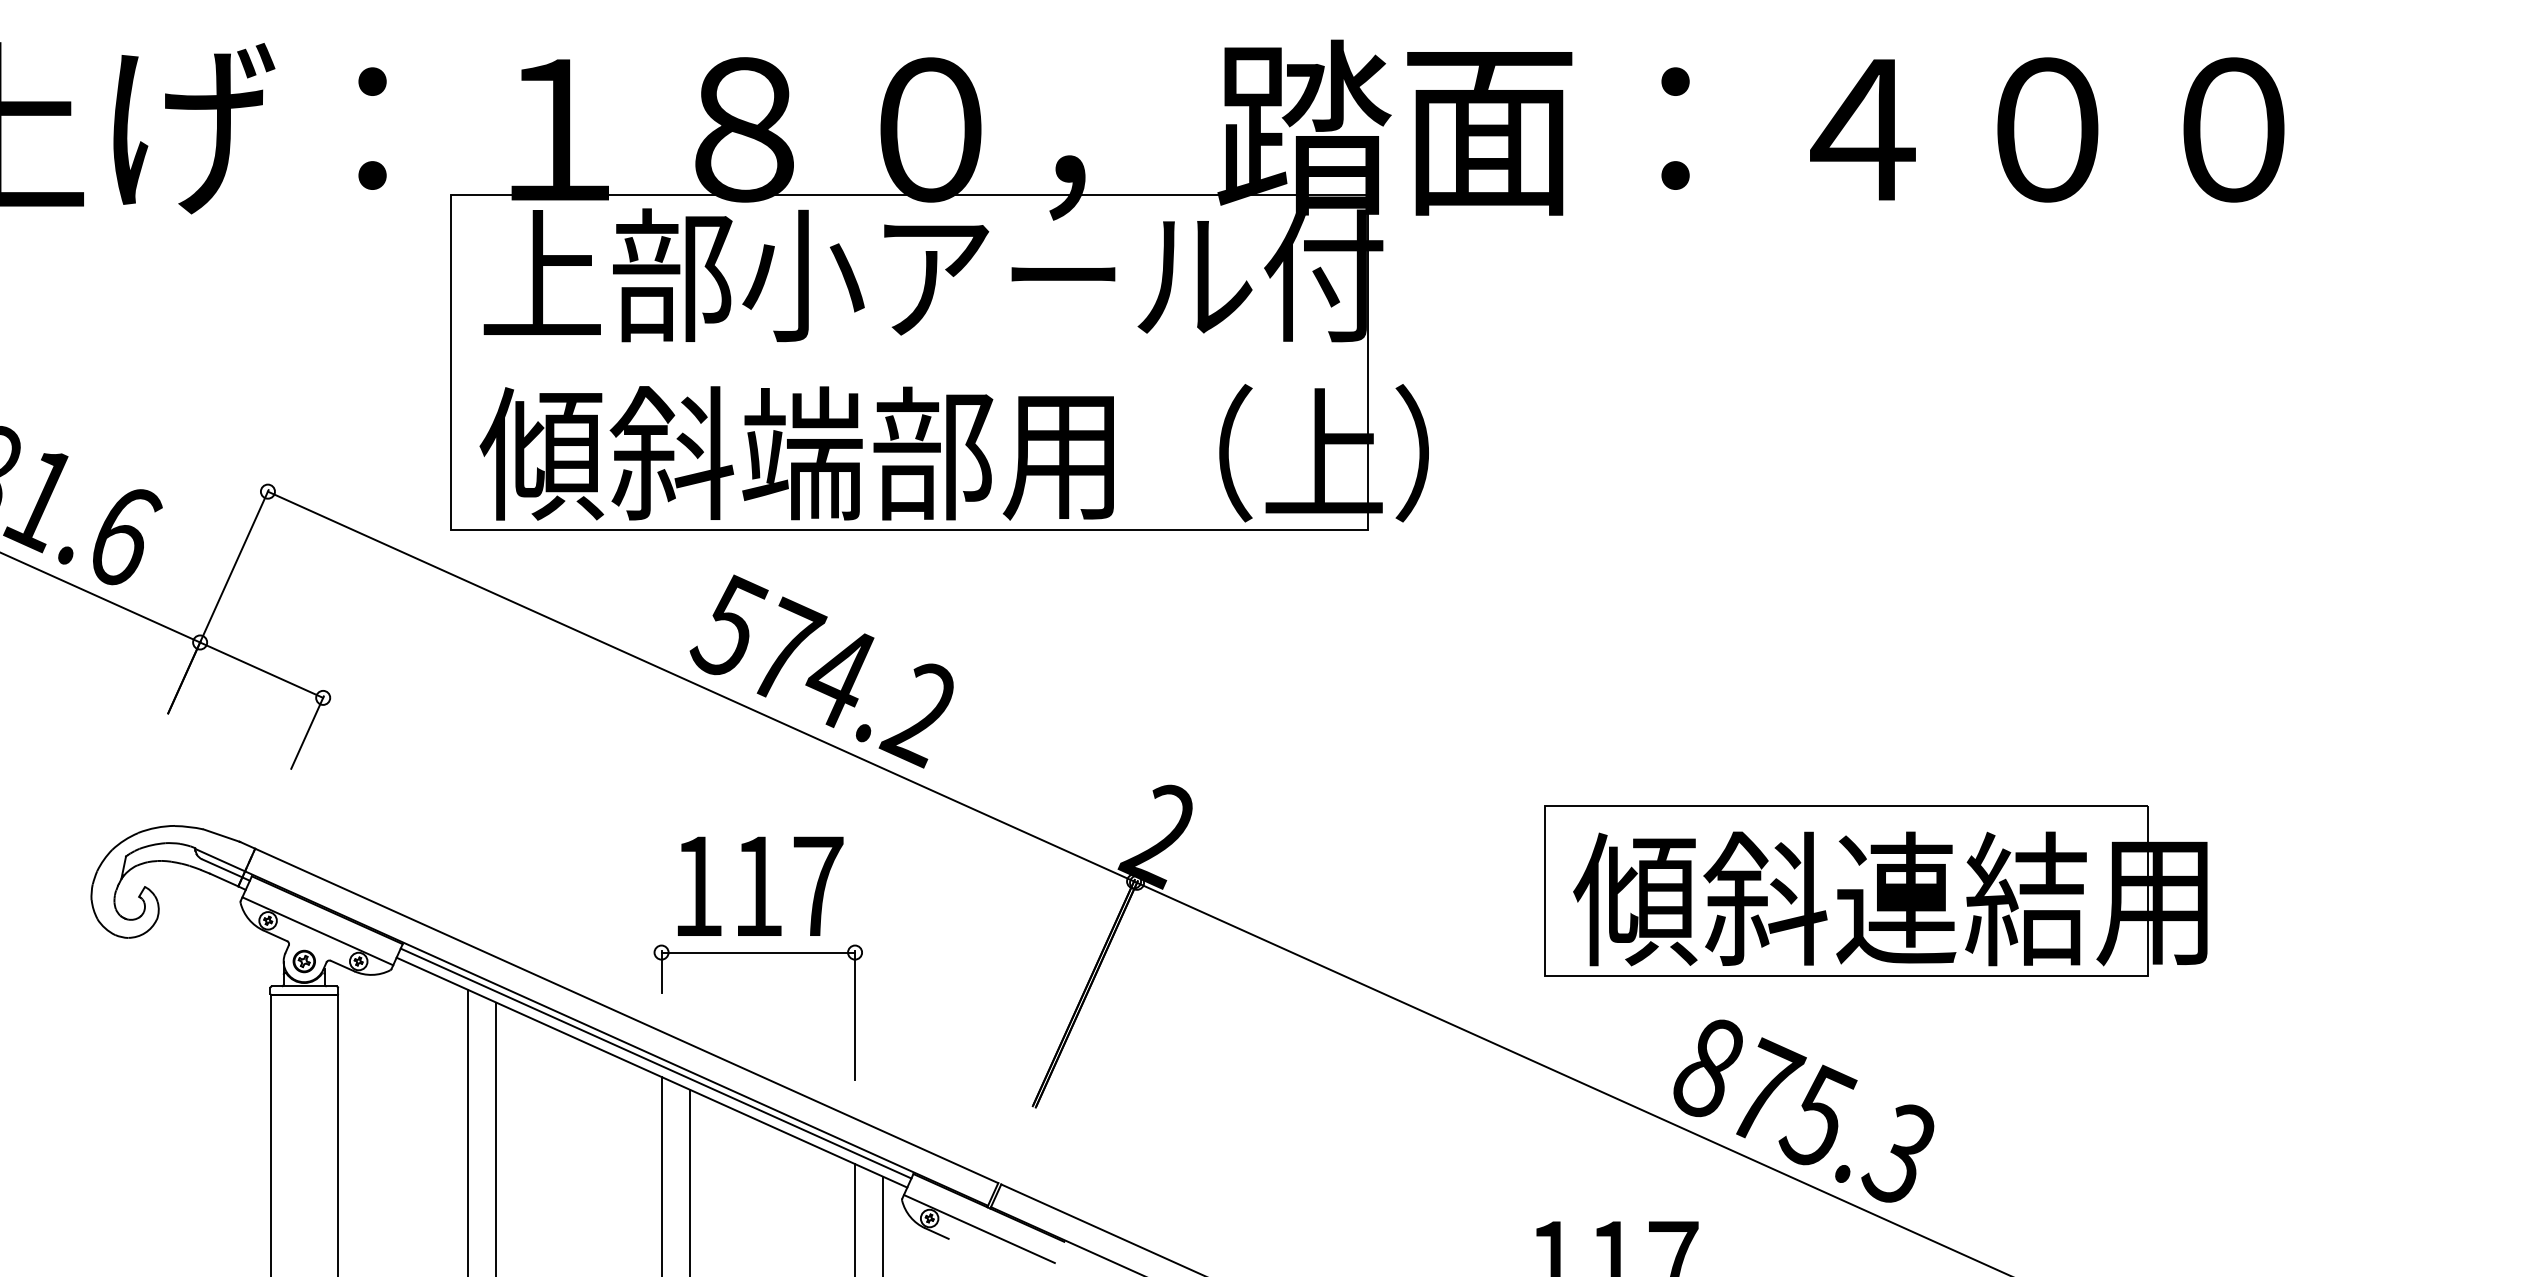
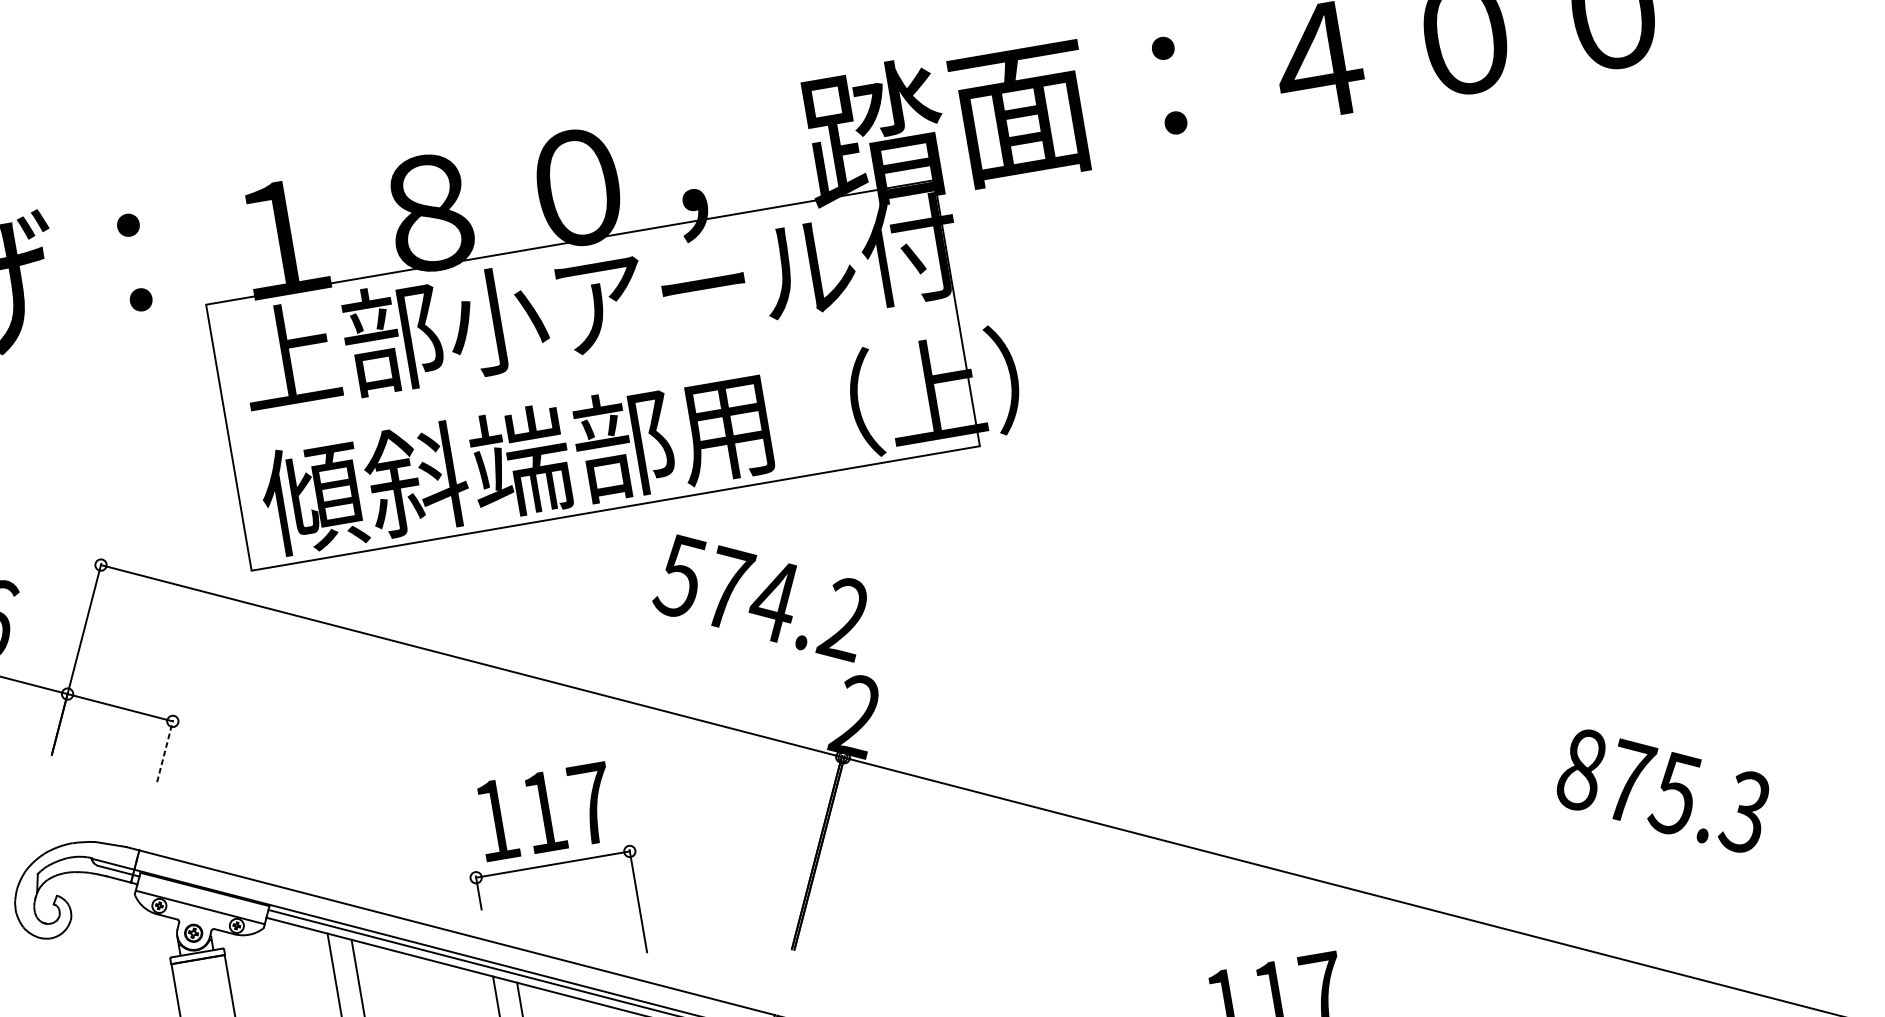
text: (821, 671) -> (759, 599), moved
line: (307, 732) -> (165, 750), solid -> dashed
part: (1875, 890) -> (1431, 663), removed
text: (1803, 1110) -> (1662, 790), moved

